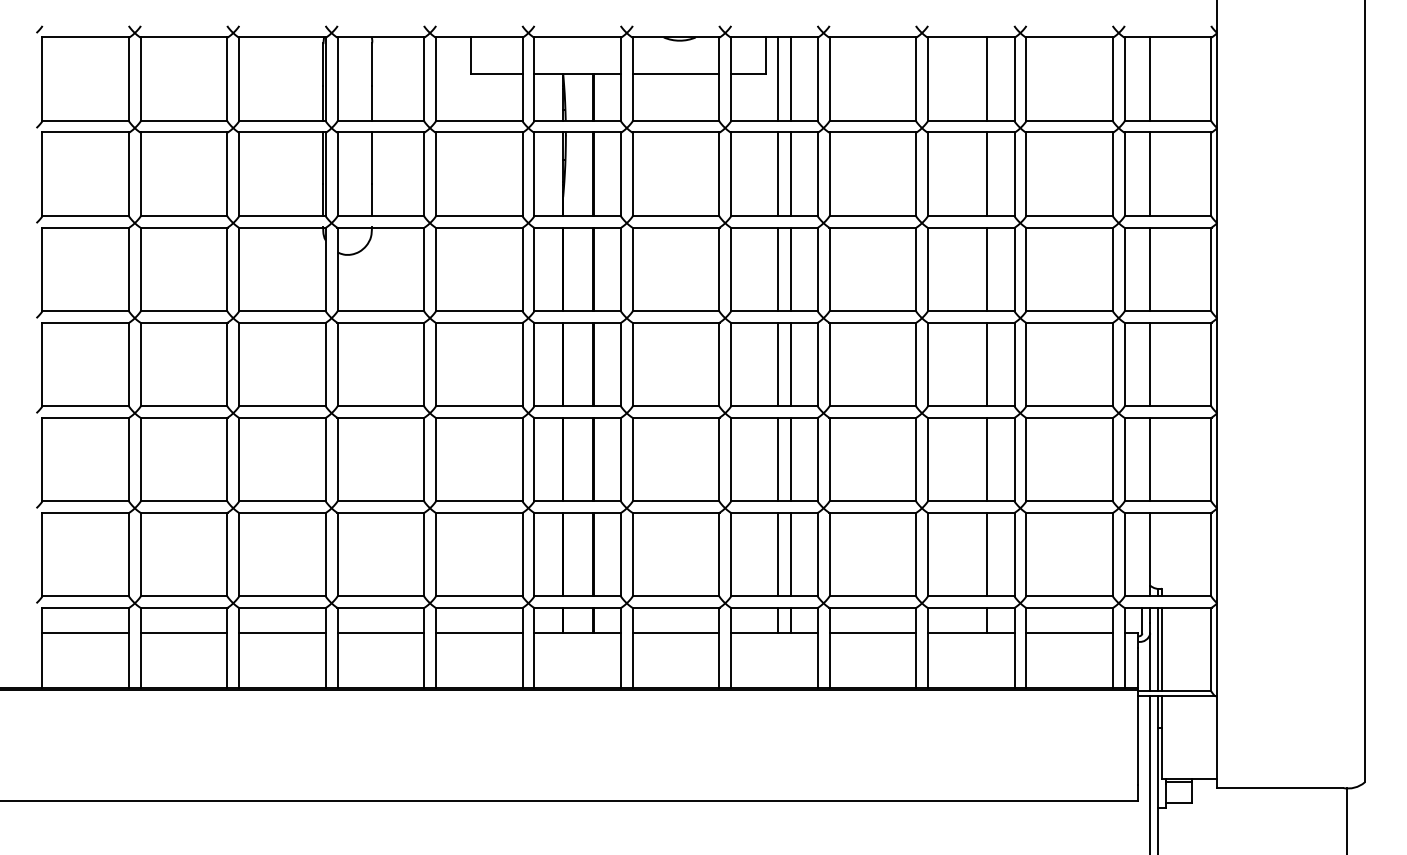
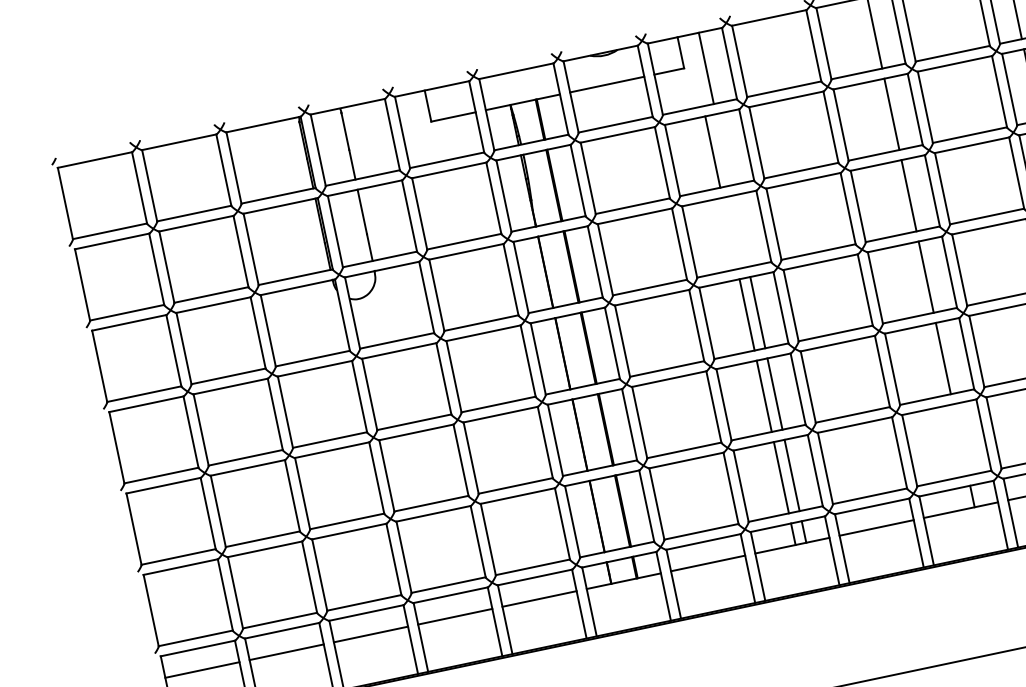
line: (778, 78) -> (695, 70), removed
line: (790, 173) -> (723, 149), removed
line: (778, 268) -> (730, 232), removed
line: (790, 268) -> (740, 230), removed
line: (987, 553) -> (960, 439), removed

